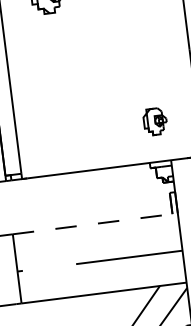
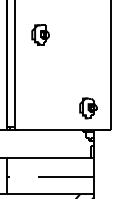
part: (155, 121) -> (88, 108), size x1.43
line: (95, 223) -> (50, 157), dashed -> solid

